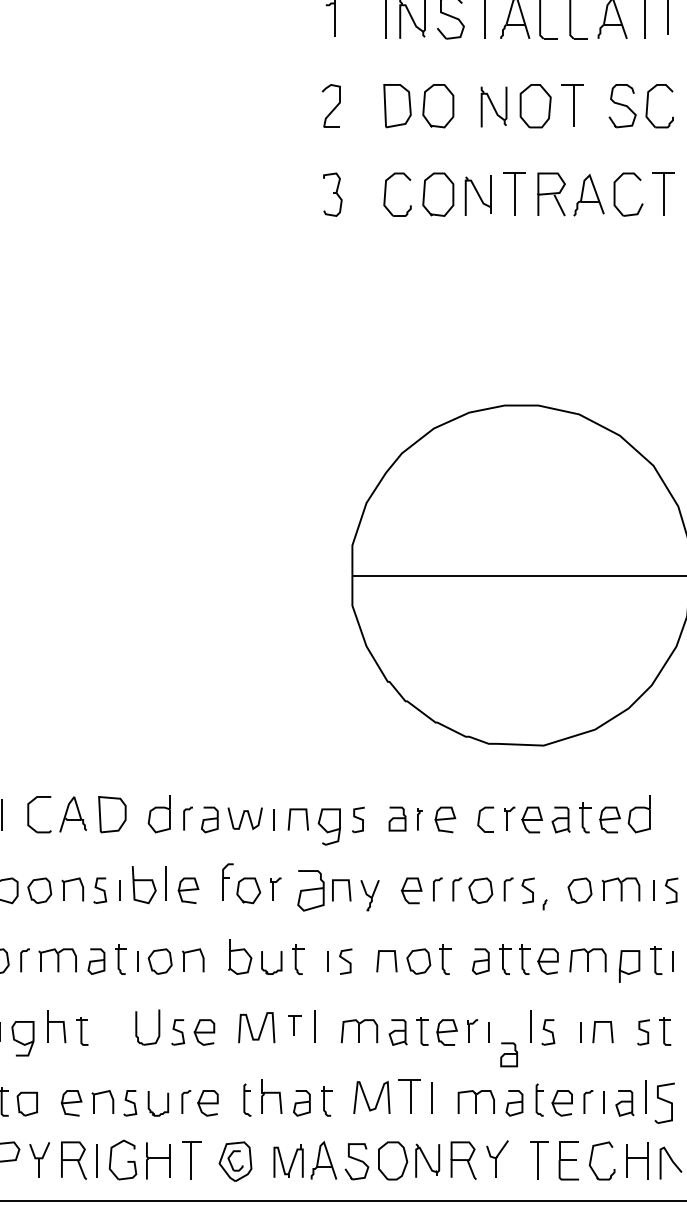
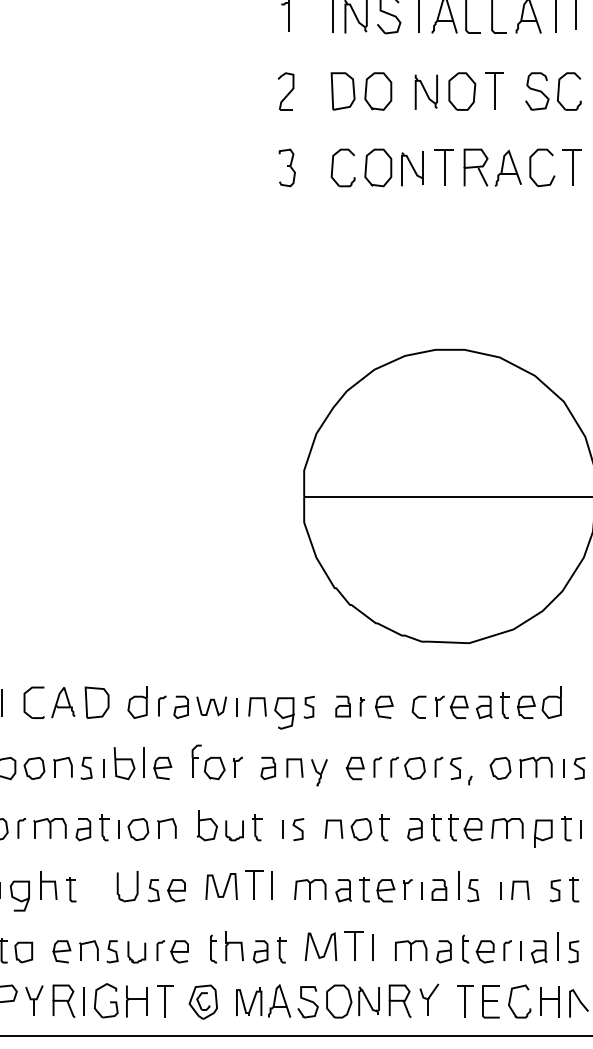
part: (309, 890) -> (267, 768), size x0.62
part: (294, 1025) -> (254, 884), size x1.67
part: (509, 1054) -> (439, 889), moved
part: (664, 1102) -> (573, 951), size x0.62

